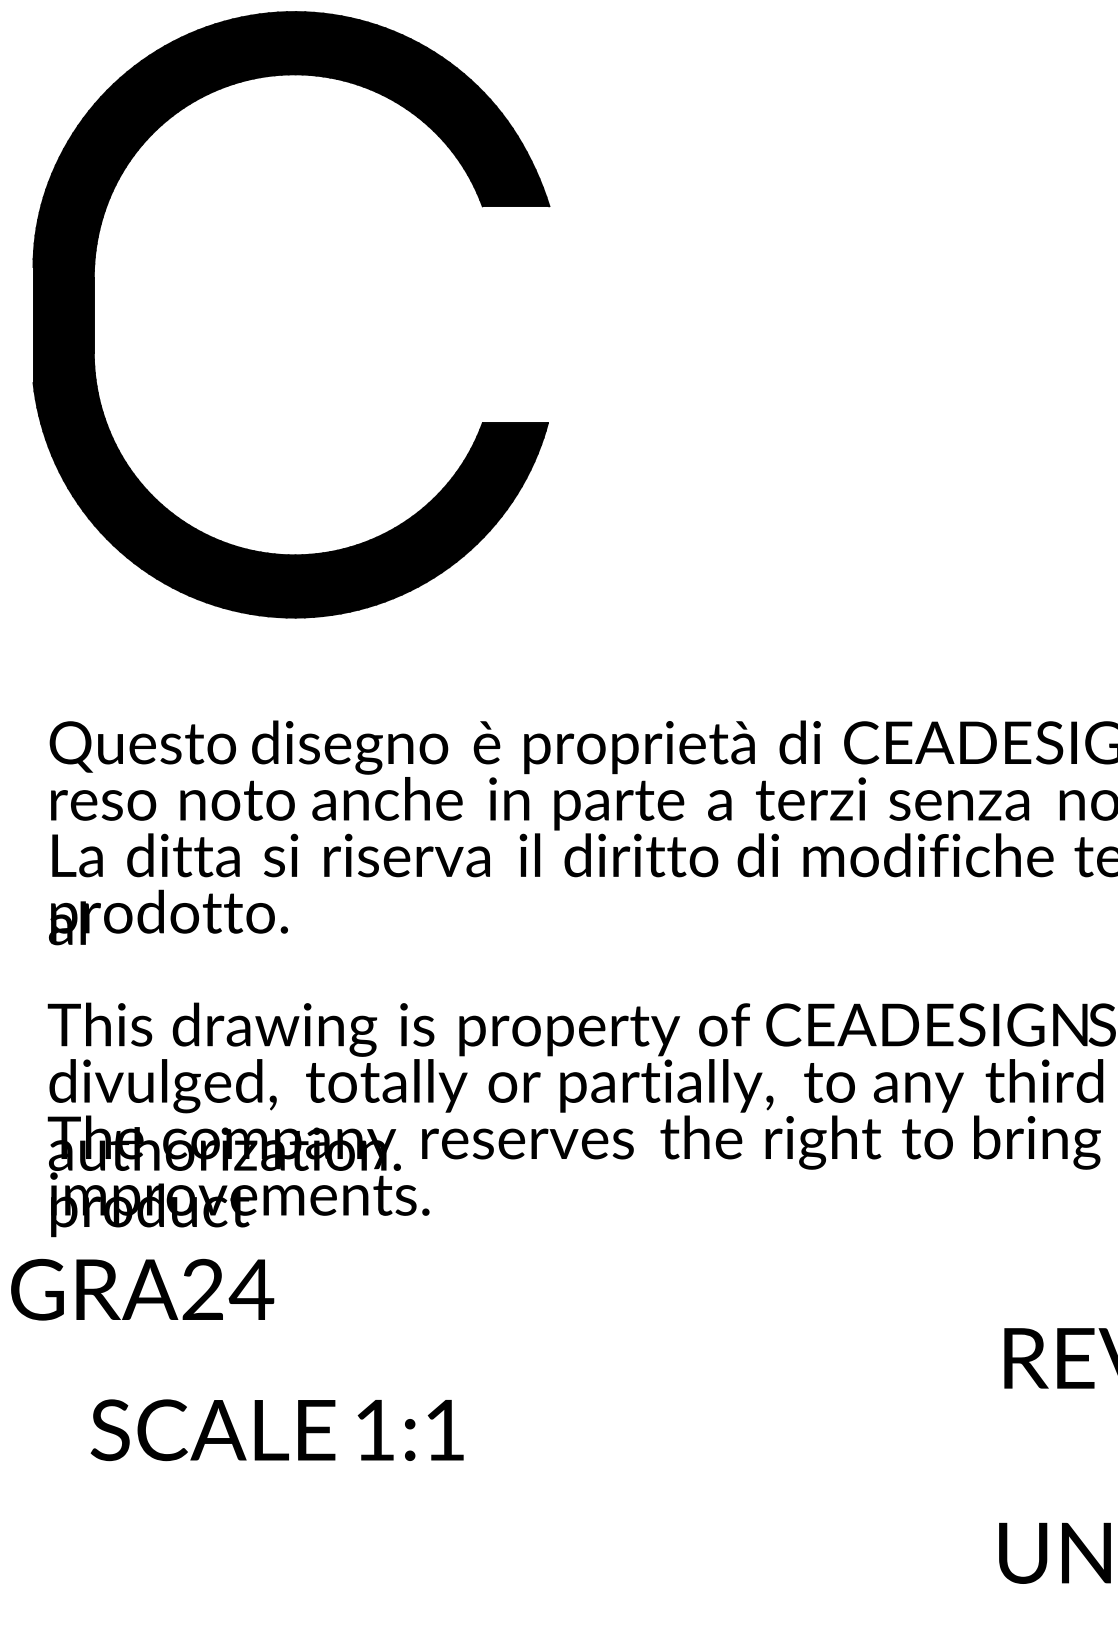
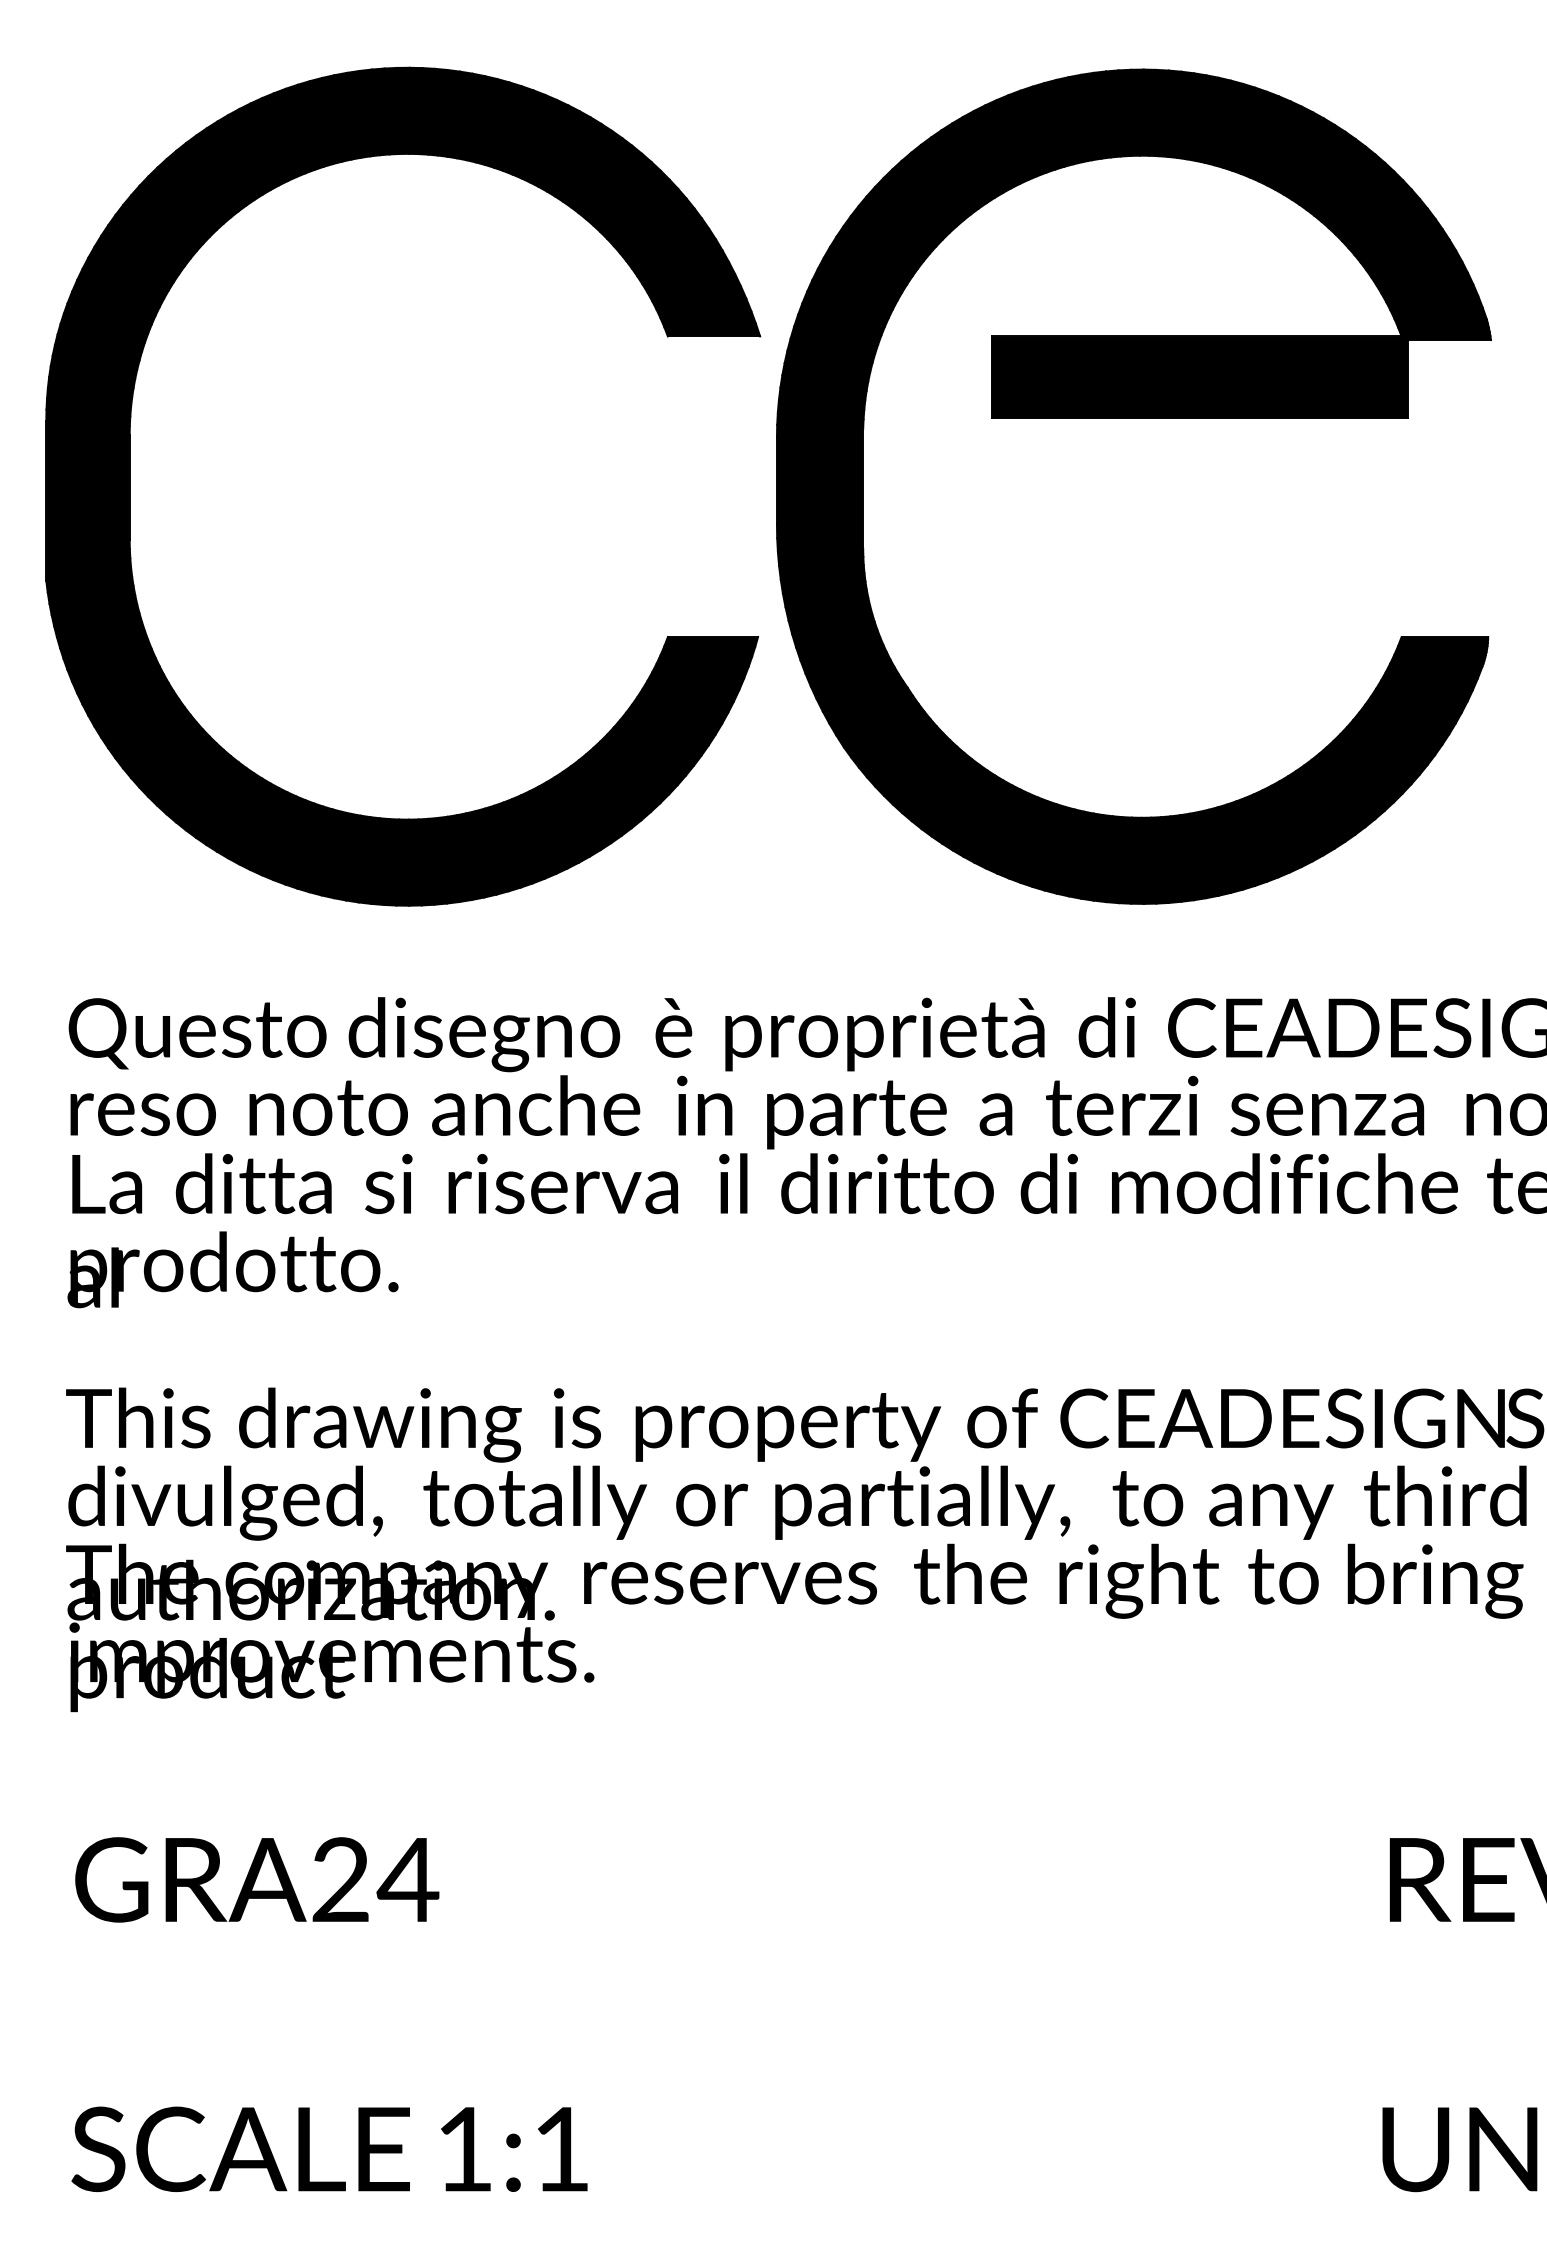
part: (819, 302) -> (1133, 418), added
part: (94, 314) -> (130, 486), moved
text: (142, 1289) -> (257, 1879), moved
text: (277, 1430) -> (329, 2149), moved

